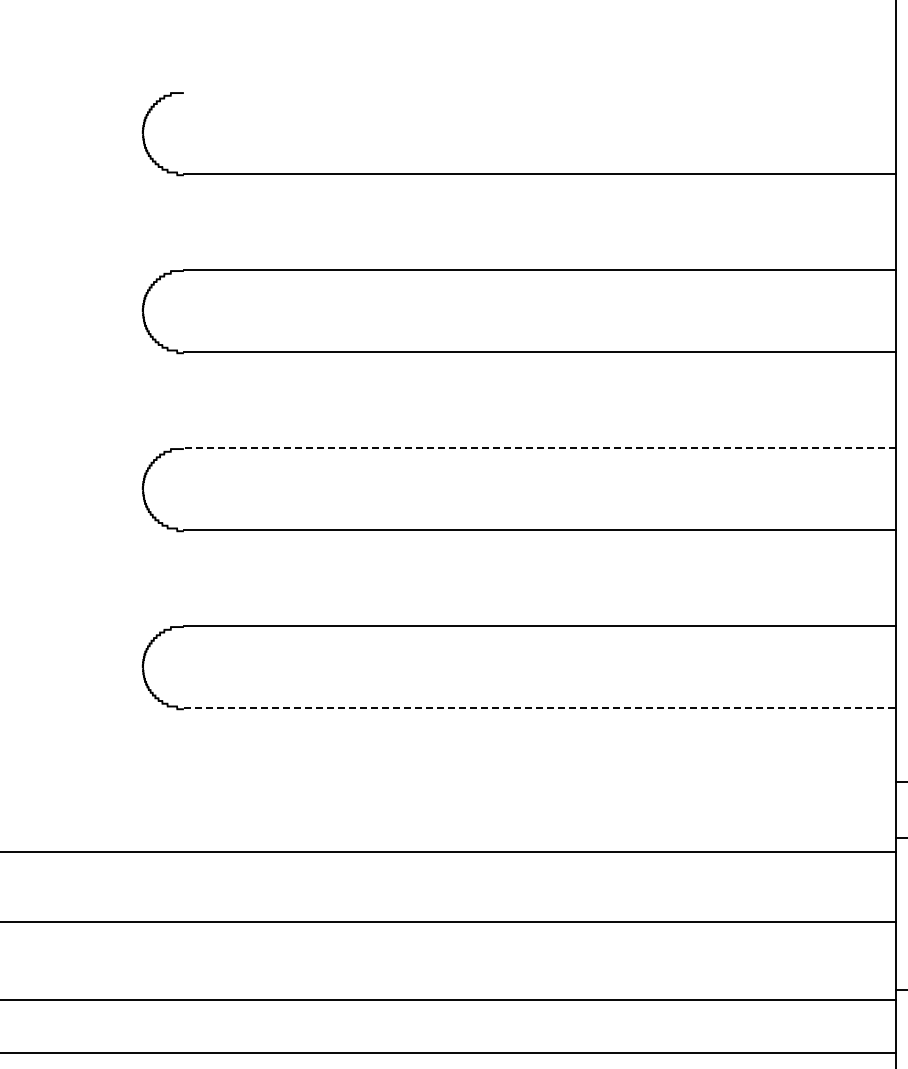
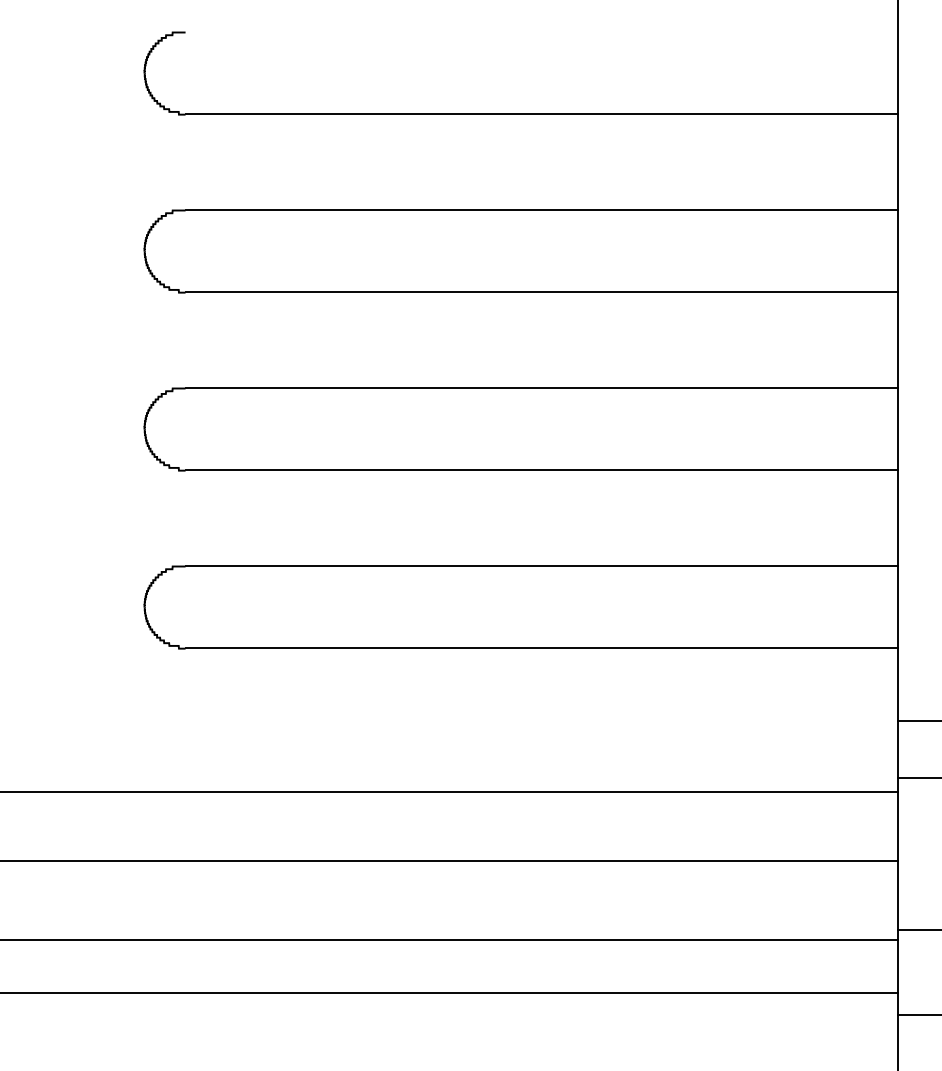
line: (539, 448) -> (541, 387), dashed -> solid
line: (539, 708) -> (541, 647), dashed -> solid

